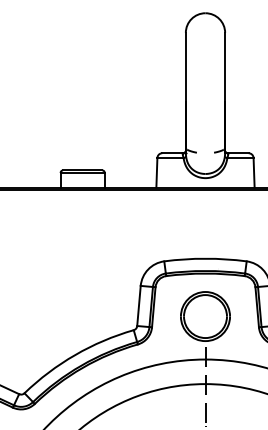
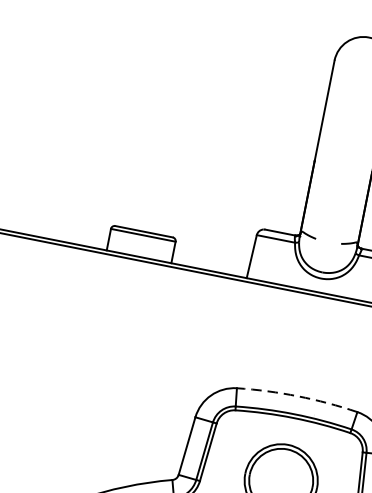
arc: (205, 258) -> (298, 395), solid -> dashed

